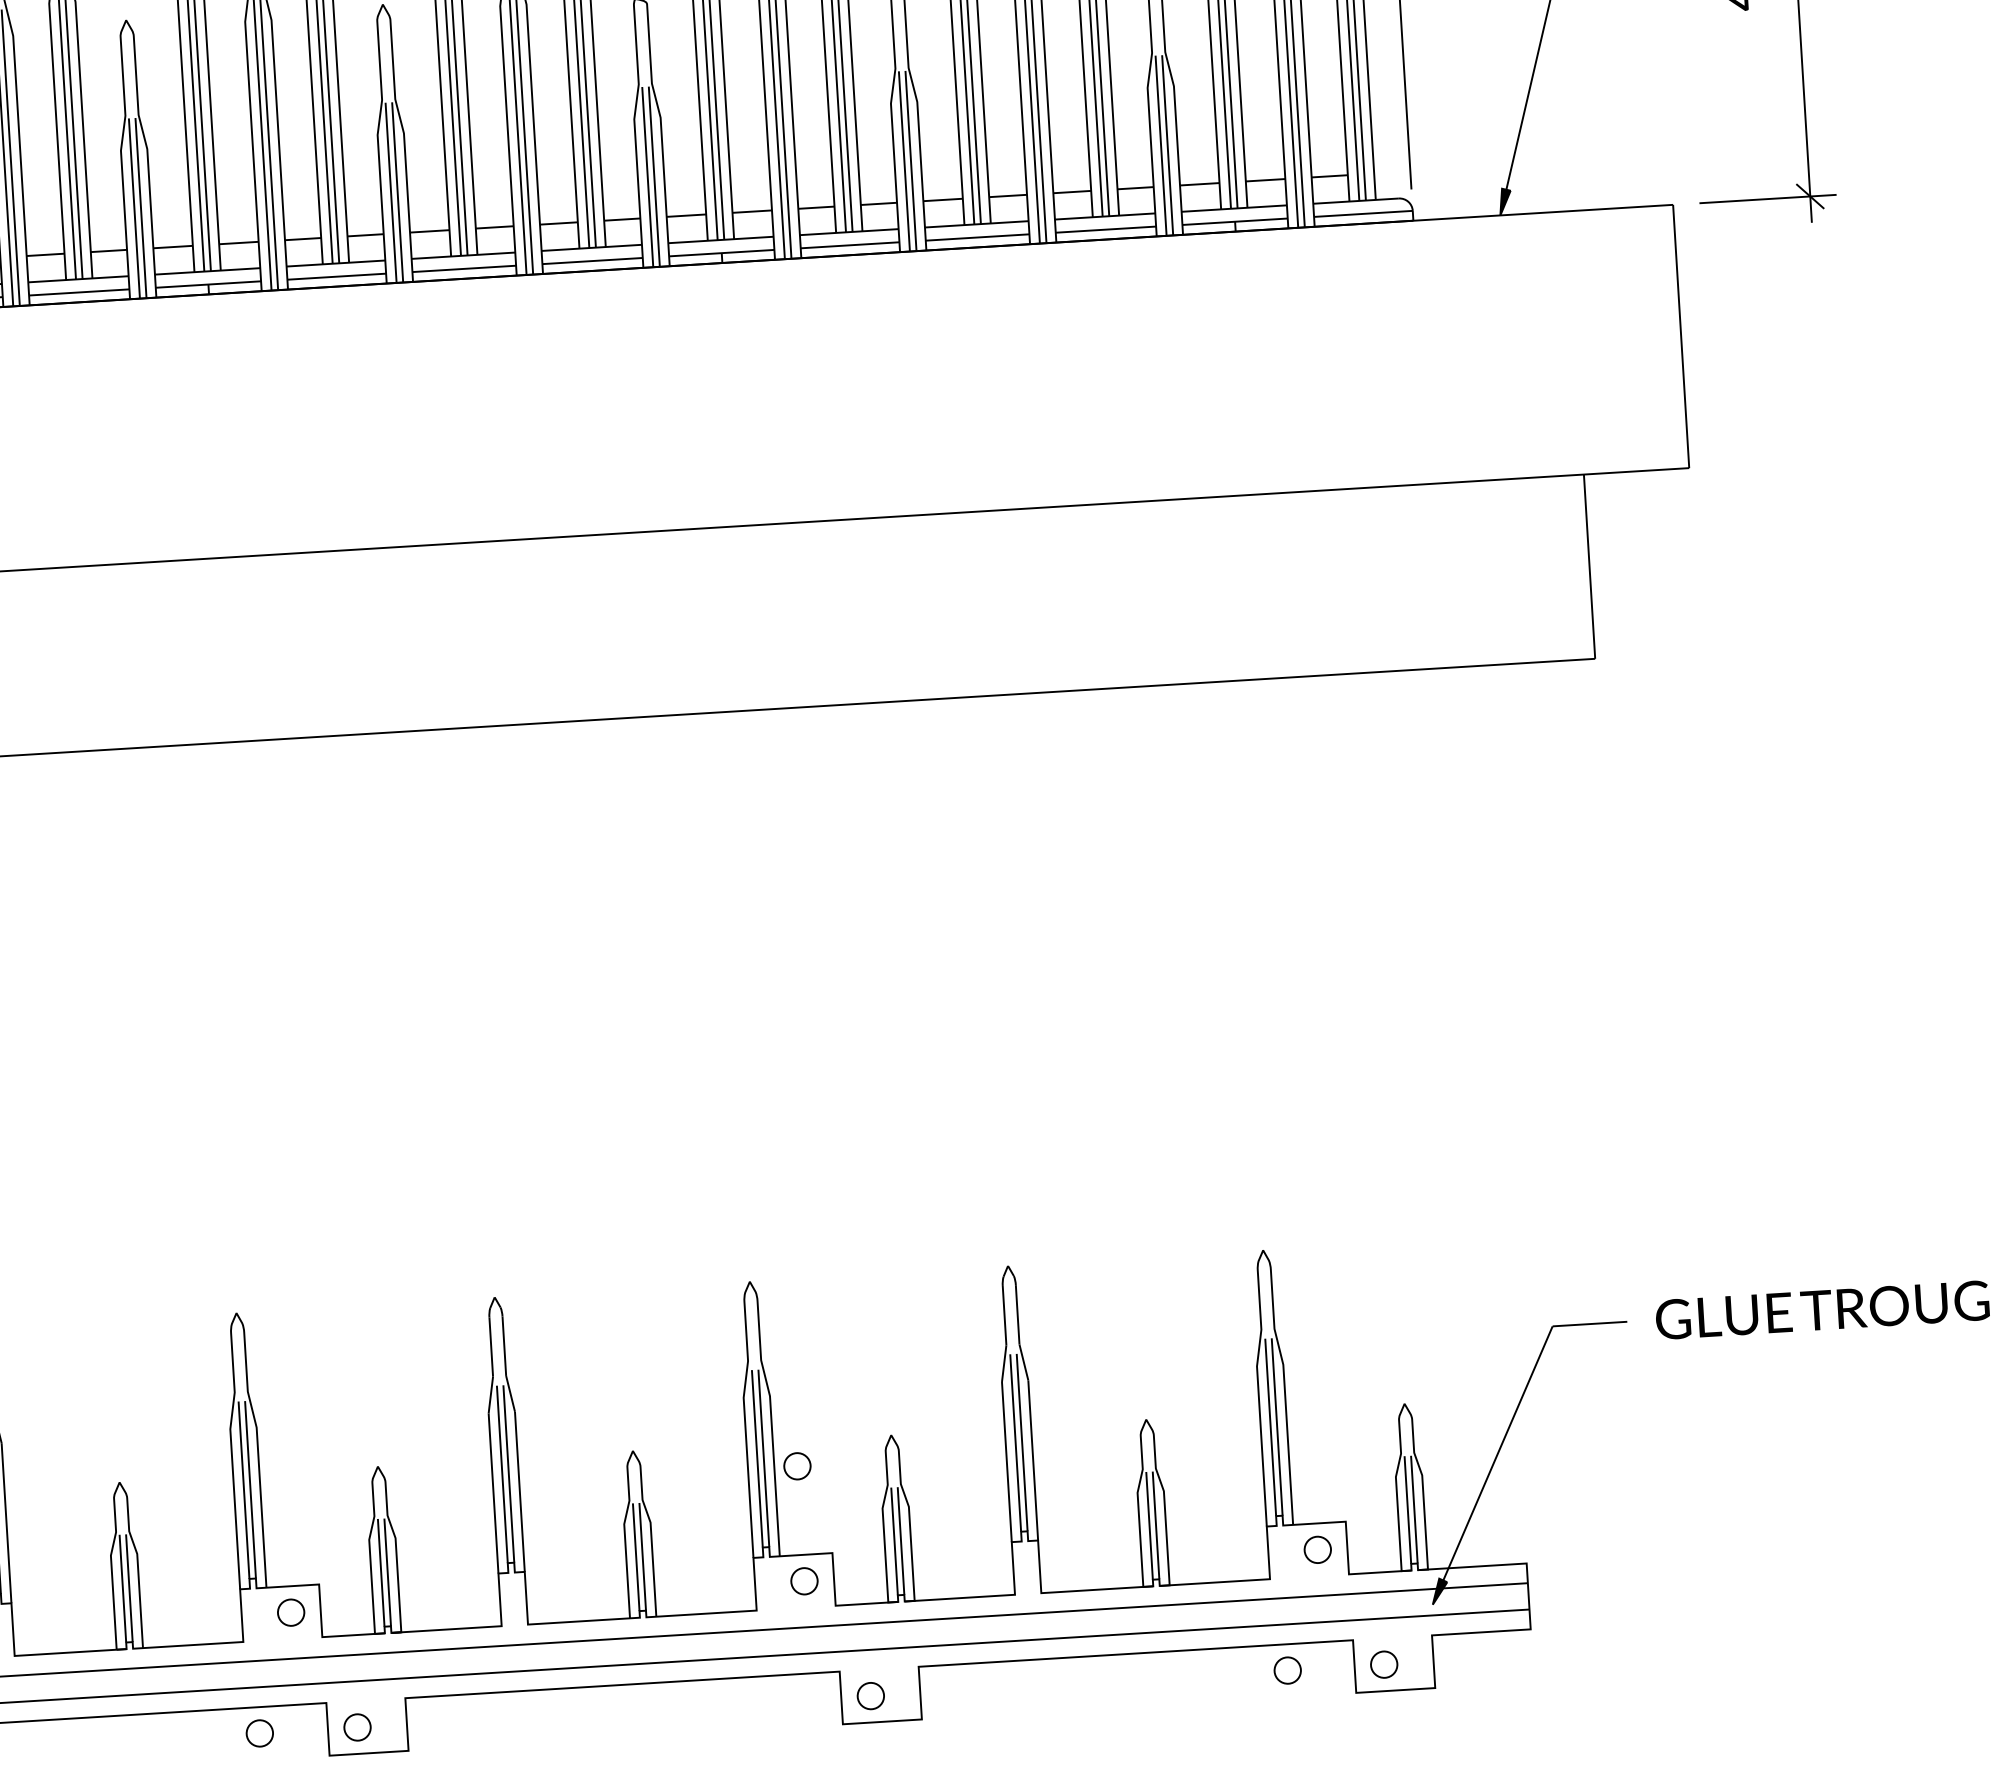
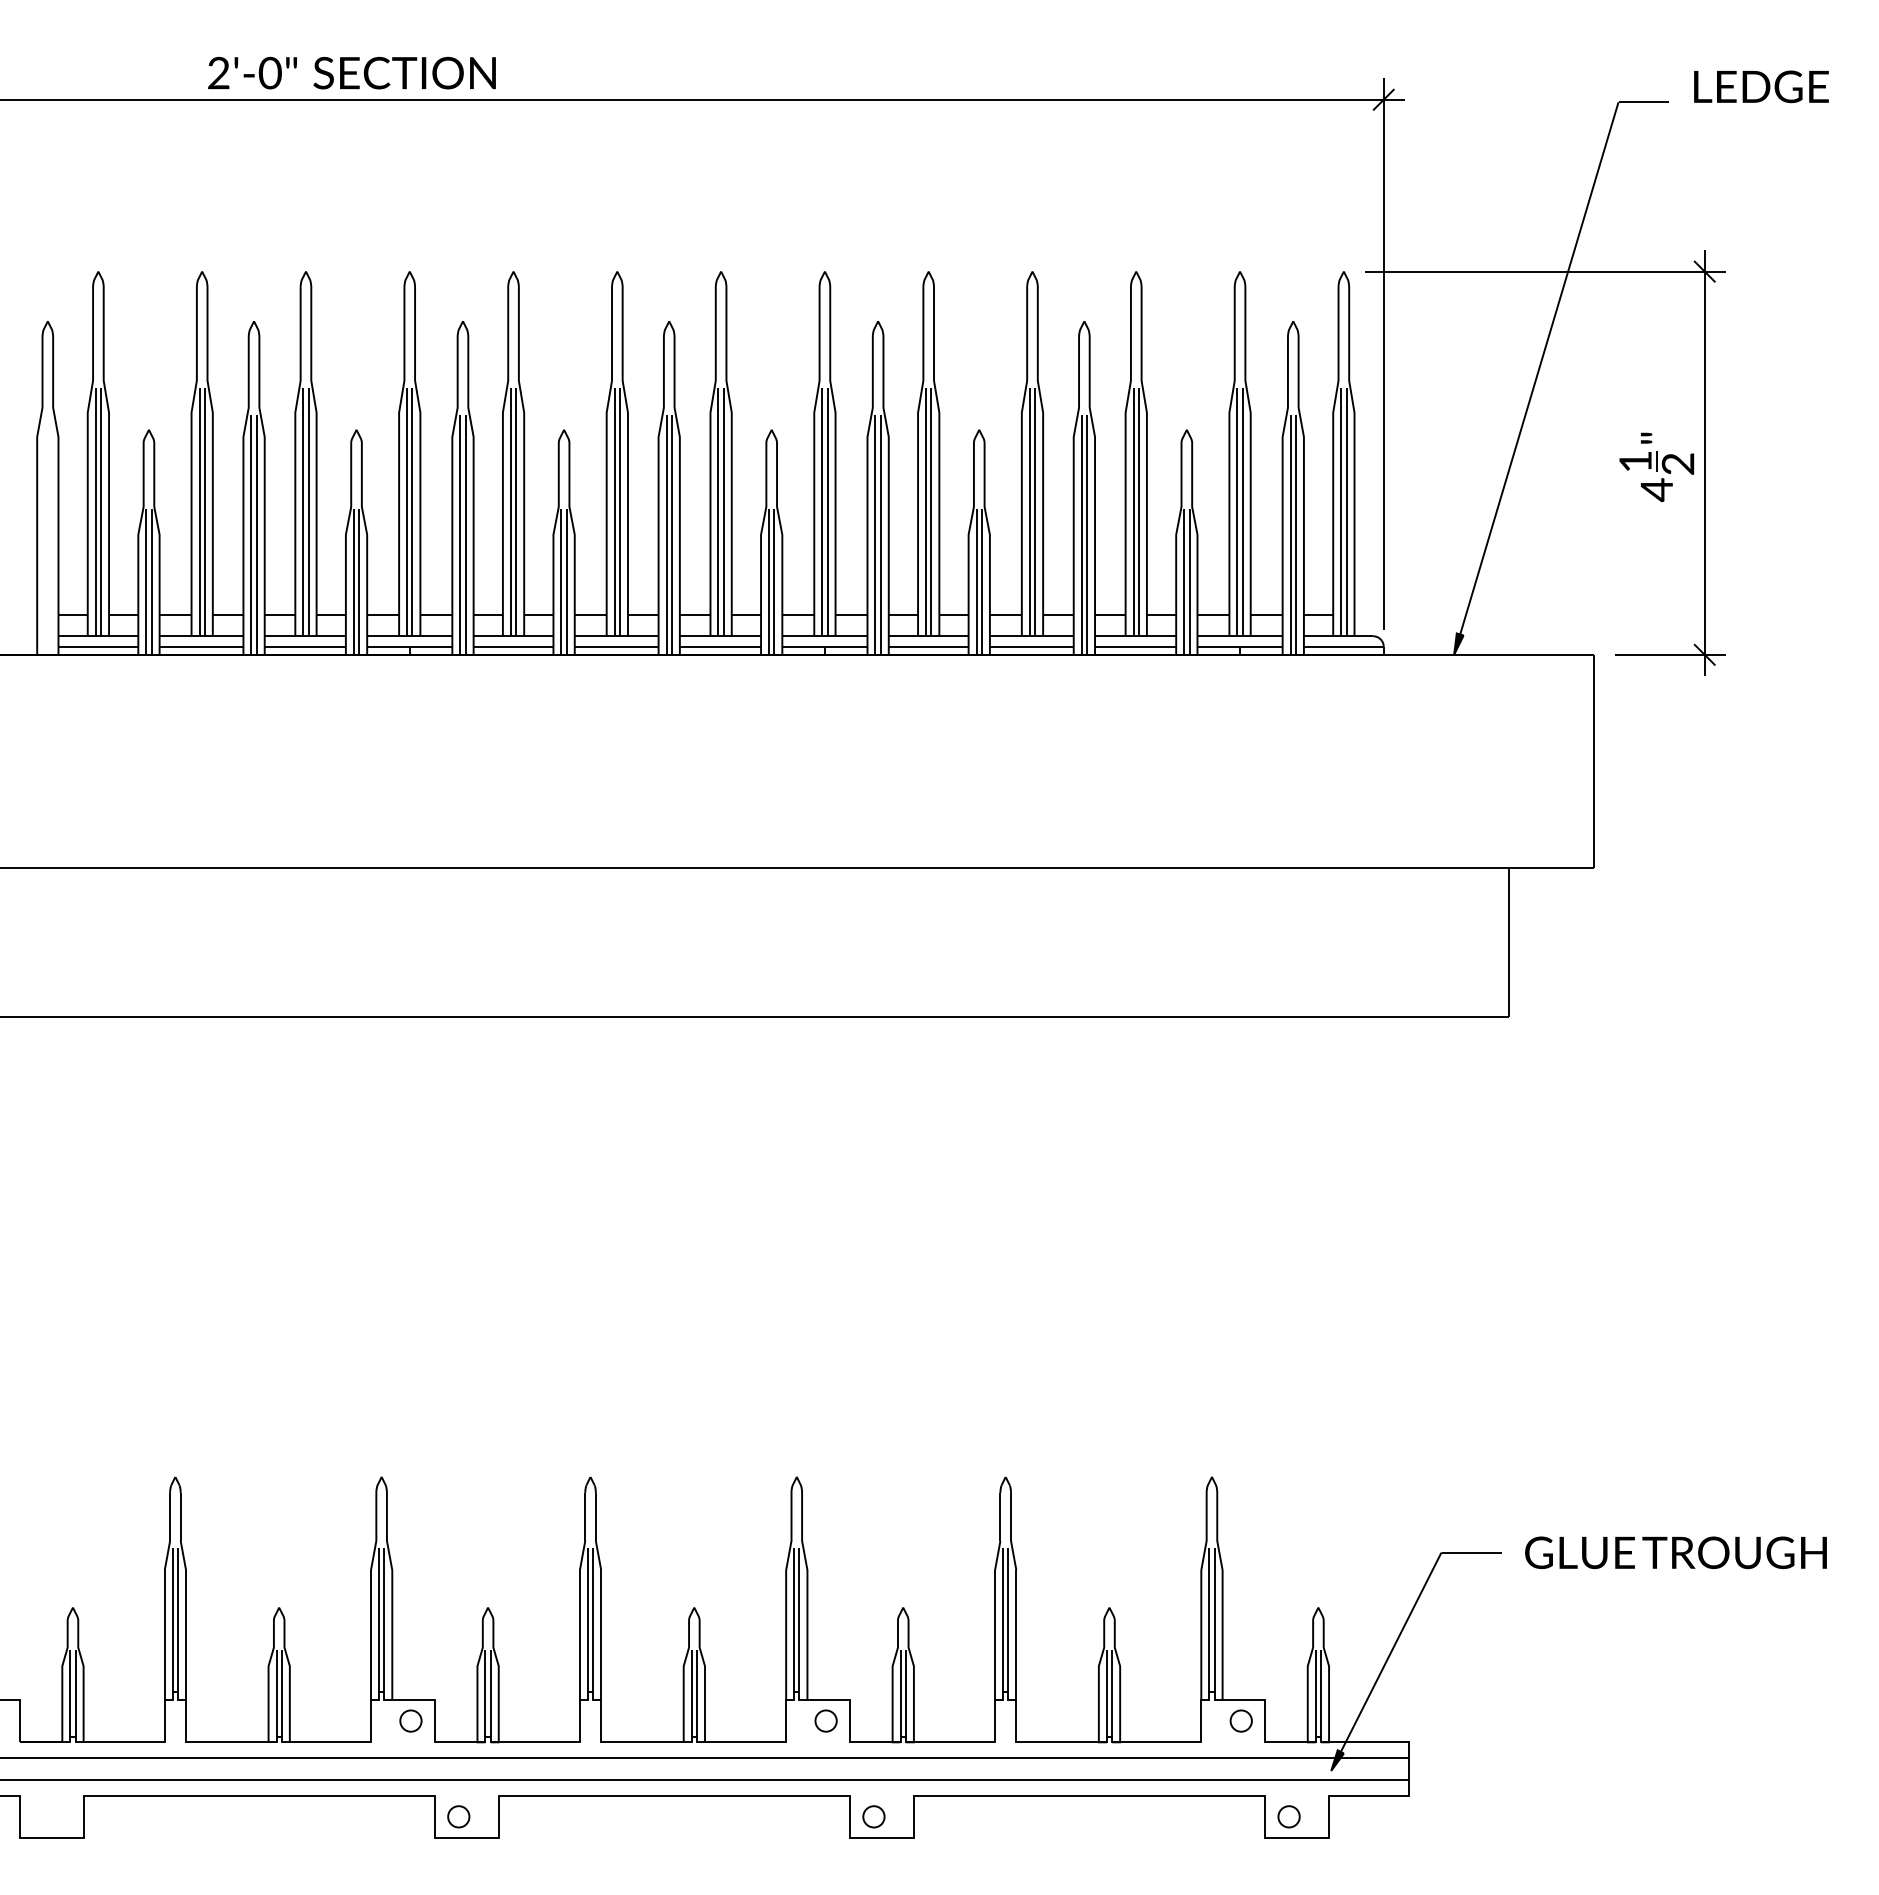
part: (796, 1465) -> (825, 1627), removed
part: (1286, 1670) -> (1210, 1816), removed
part: (259, 1733) -> (379, 1816), removed

